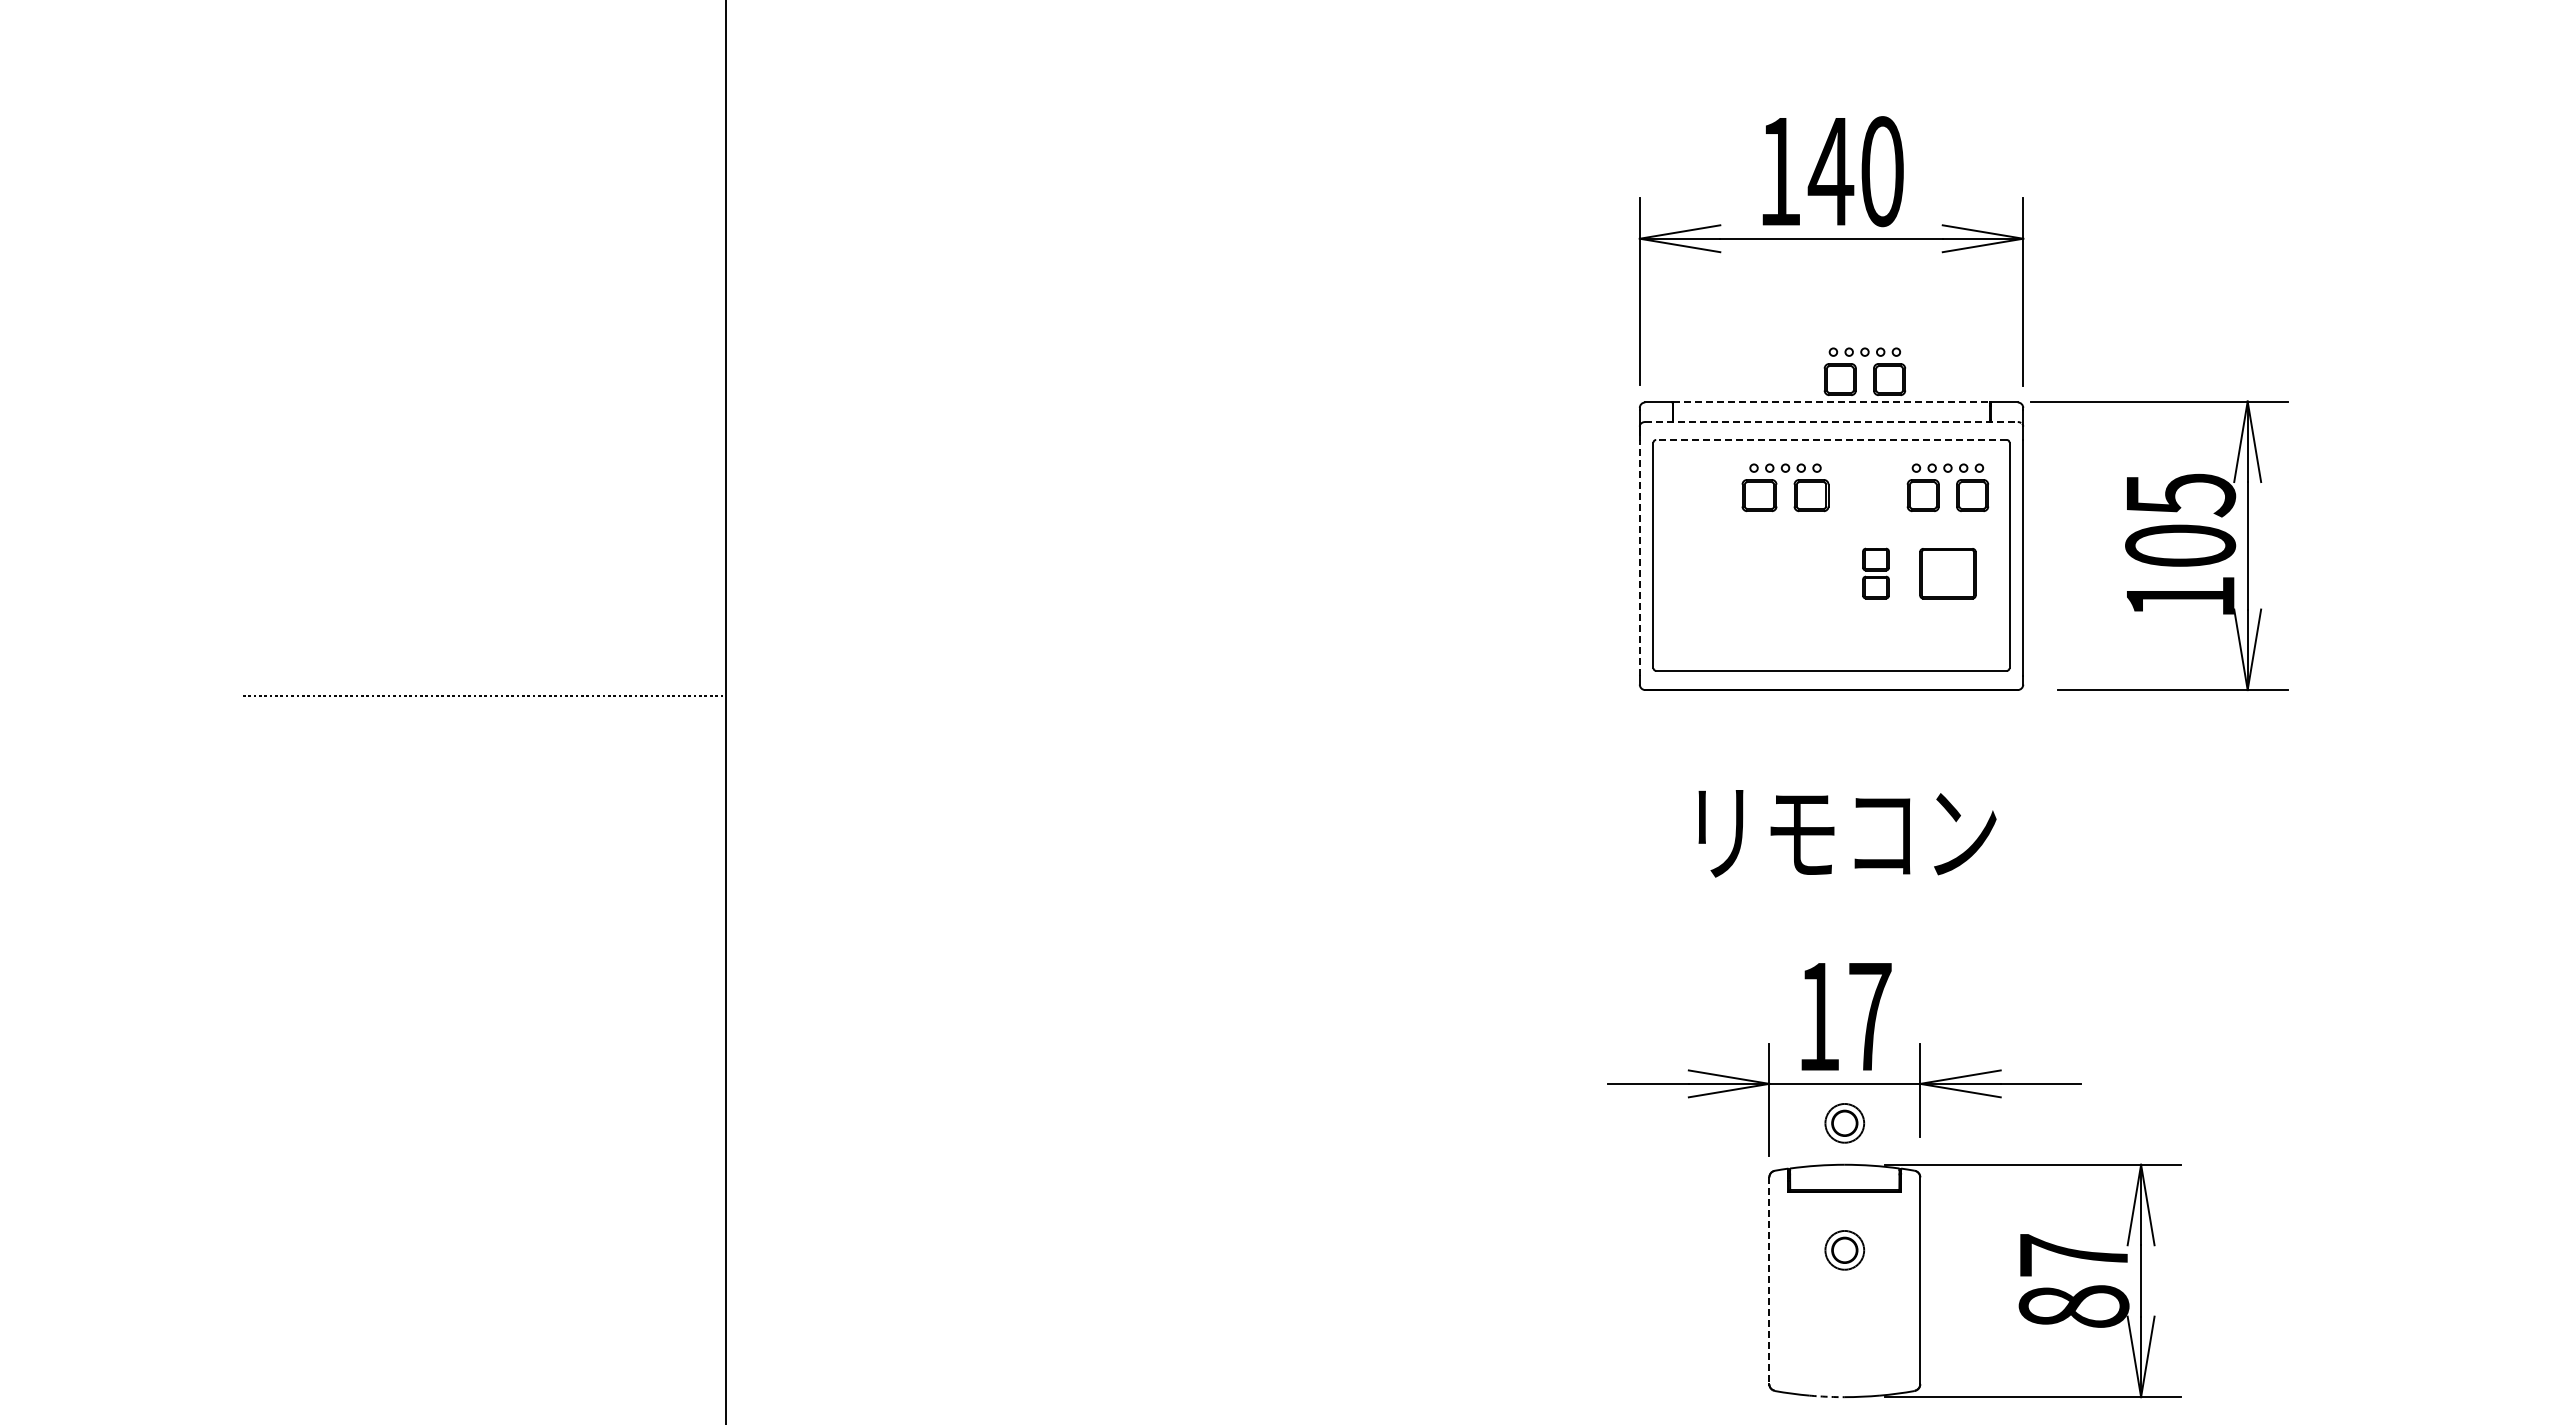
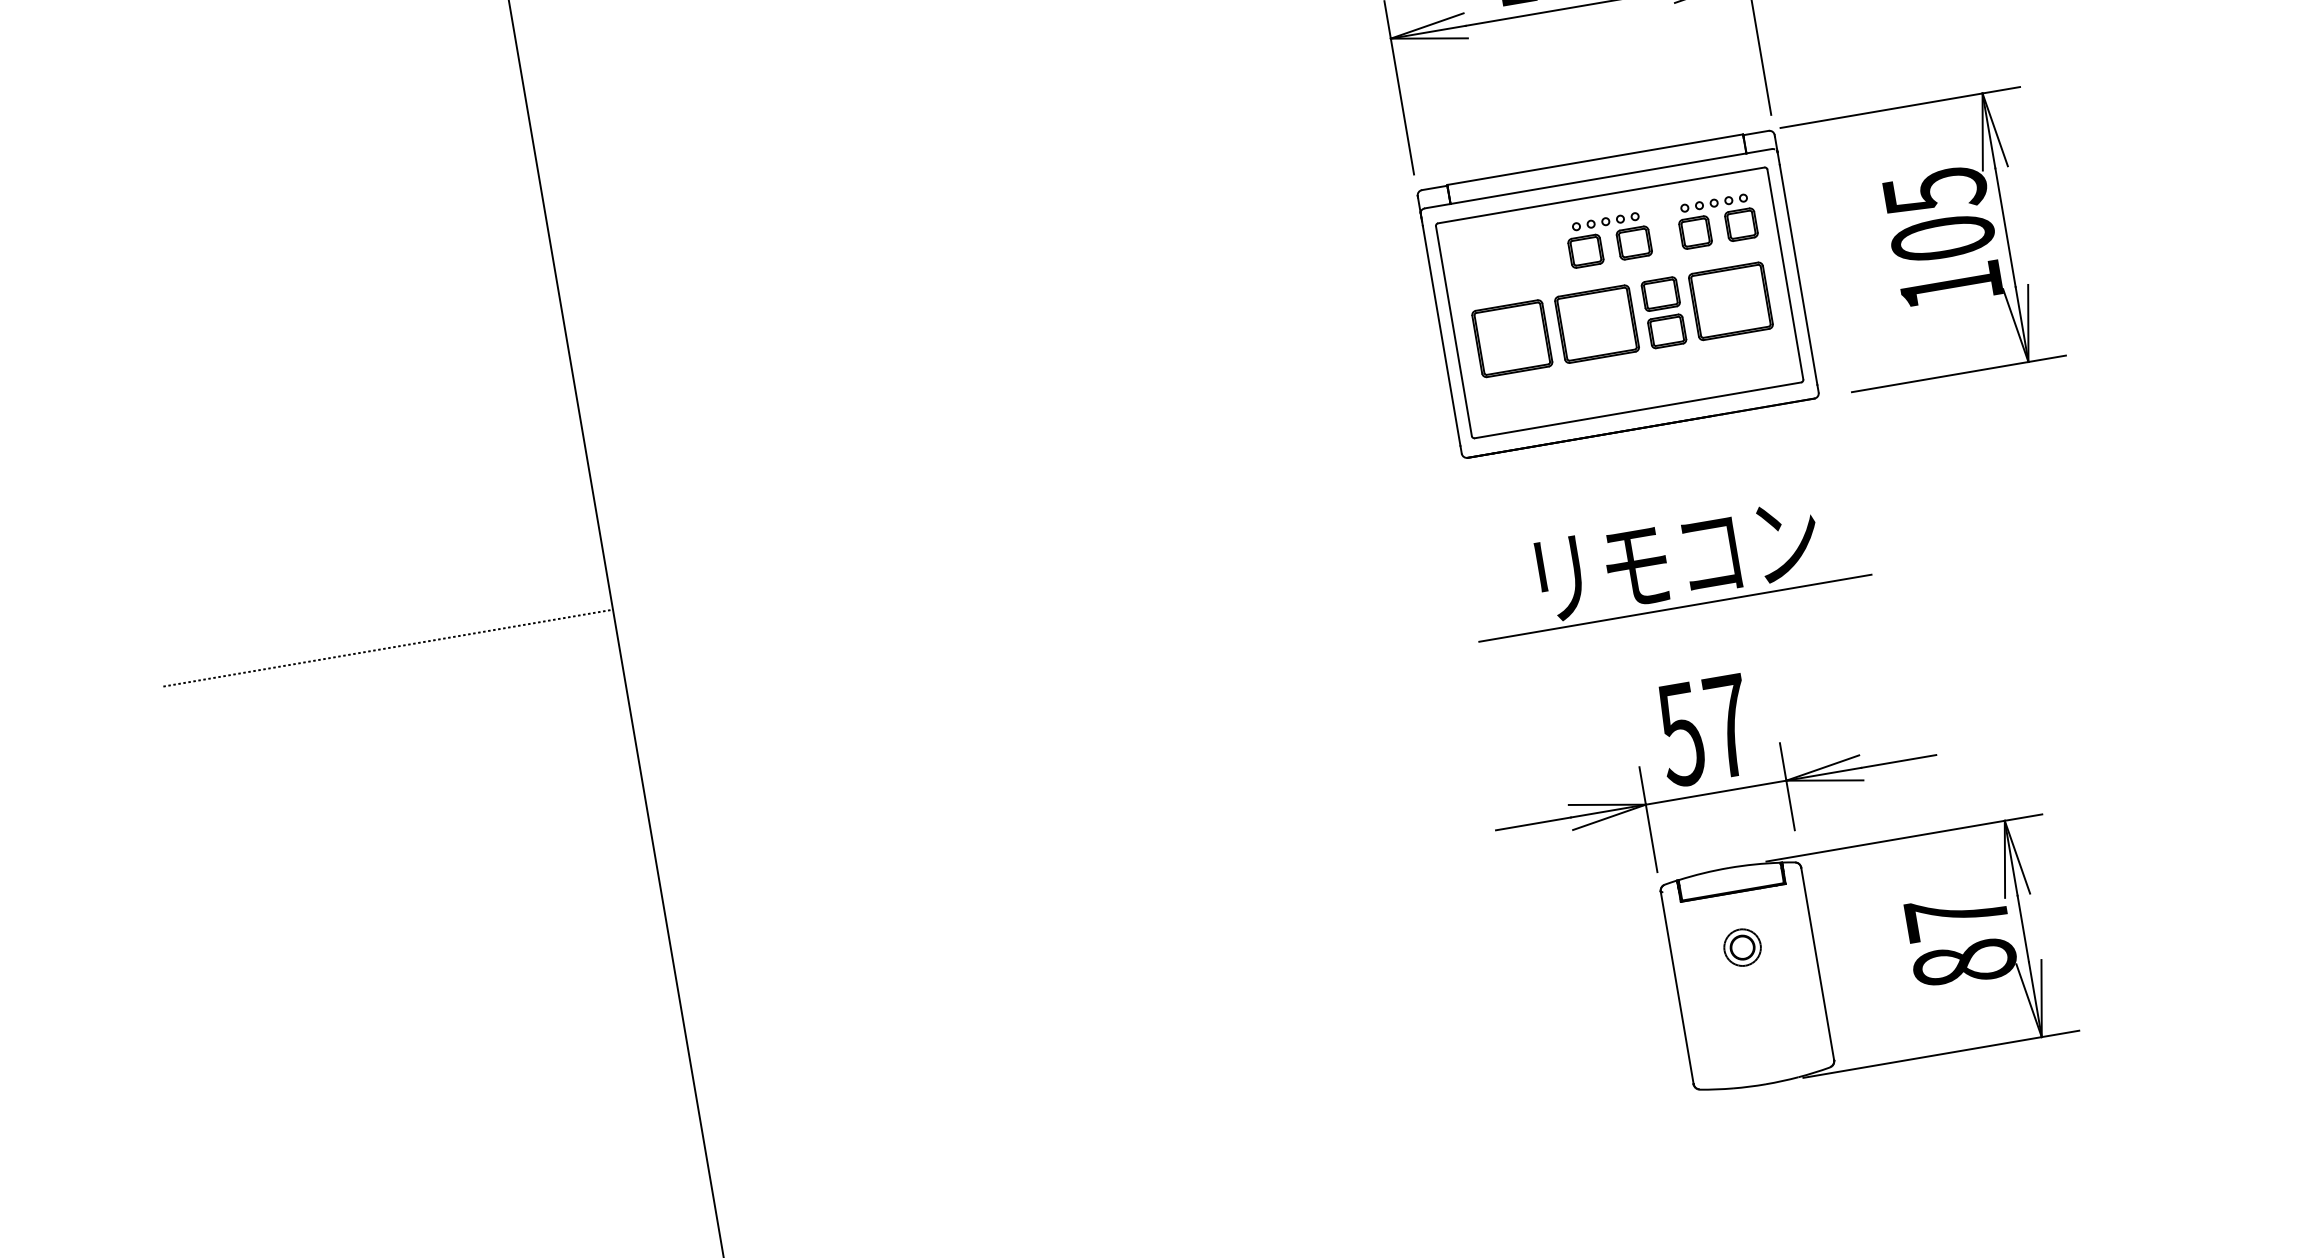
part: (1856, 371) -> (1613, 127), removed
line: (1831, 401) -> (1595, 159), dashed -> solid
line: (1832, 422) -> (1599, 179), dashed -> solid
line: (1831, 439) -> (1601, 195), dashed -> solid
part: (1777, 484) -> (1600, 238), moved
line: (1639, 557) -> (1441, 335), dashed -> solid
part: (1712, 573) -> (1511, 338), added
part: (1803, 573) -> (1596, 324), added
part: (1875, 573) -> (1663, 312), size x1.43
part: (1947, 573) -> (1730, 301), size x1.43
line: (1834, 884) -> (1674, 608), added
text: (1817, 1017) -> (1680, 735), 17 -> 57
part: (1844, 1123) -> (1722, 829), removed
line: (1769, 1281) -> (1677, 988), dashed -> solid
arc: (1827, 1396) -> (1749, 1086), dashed -> solid

